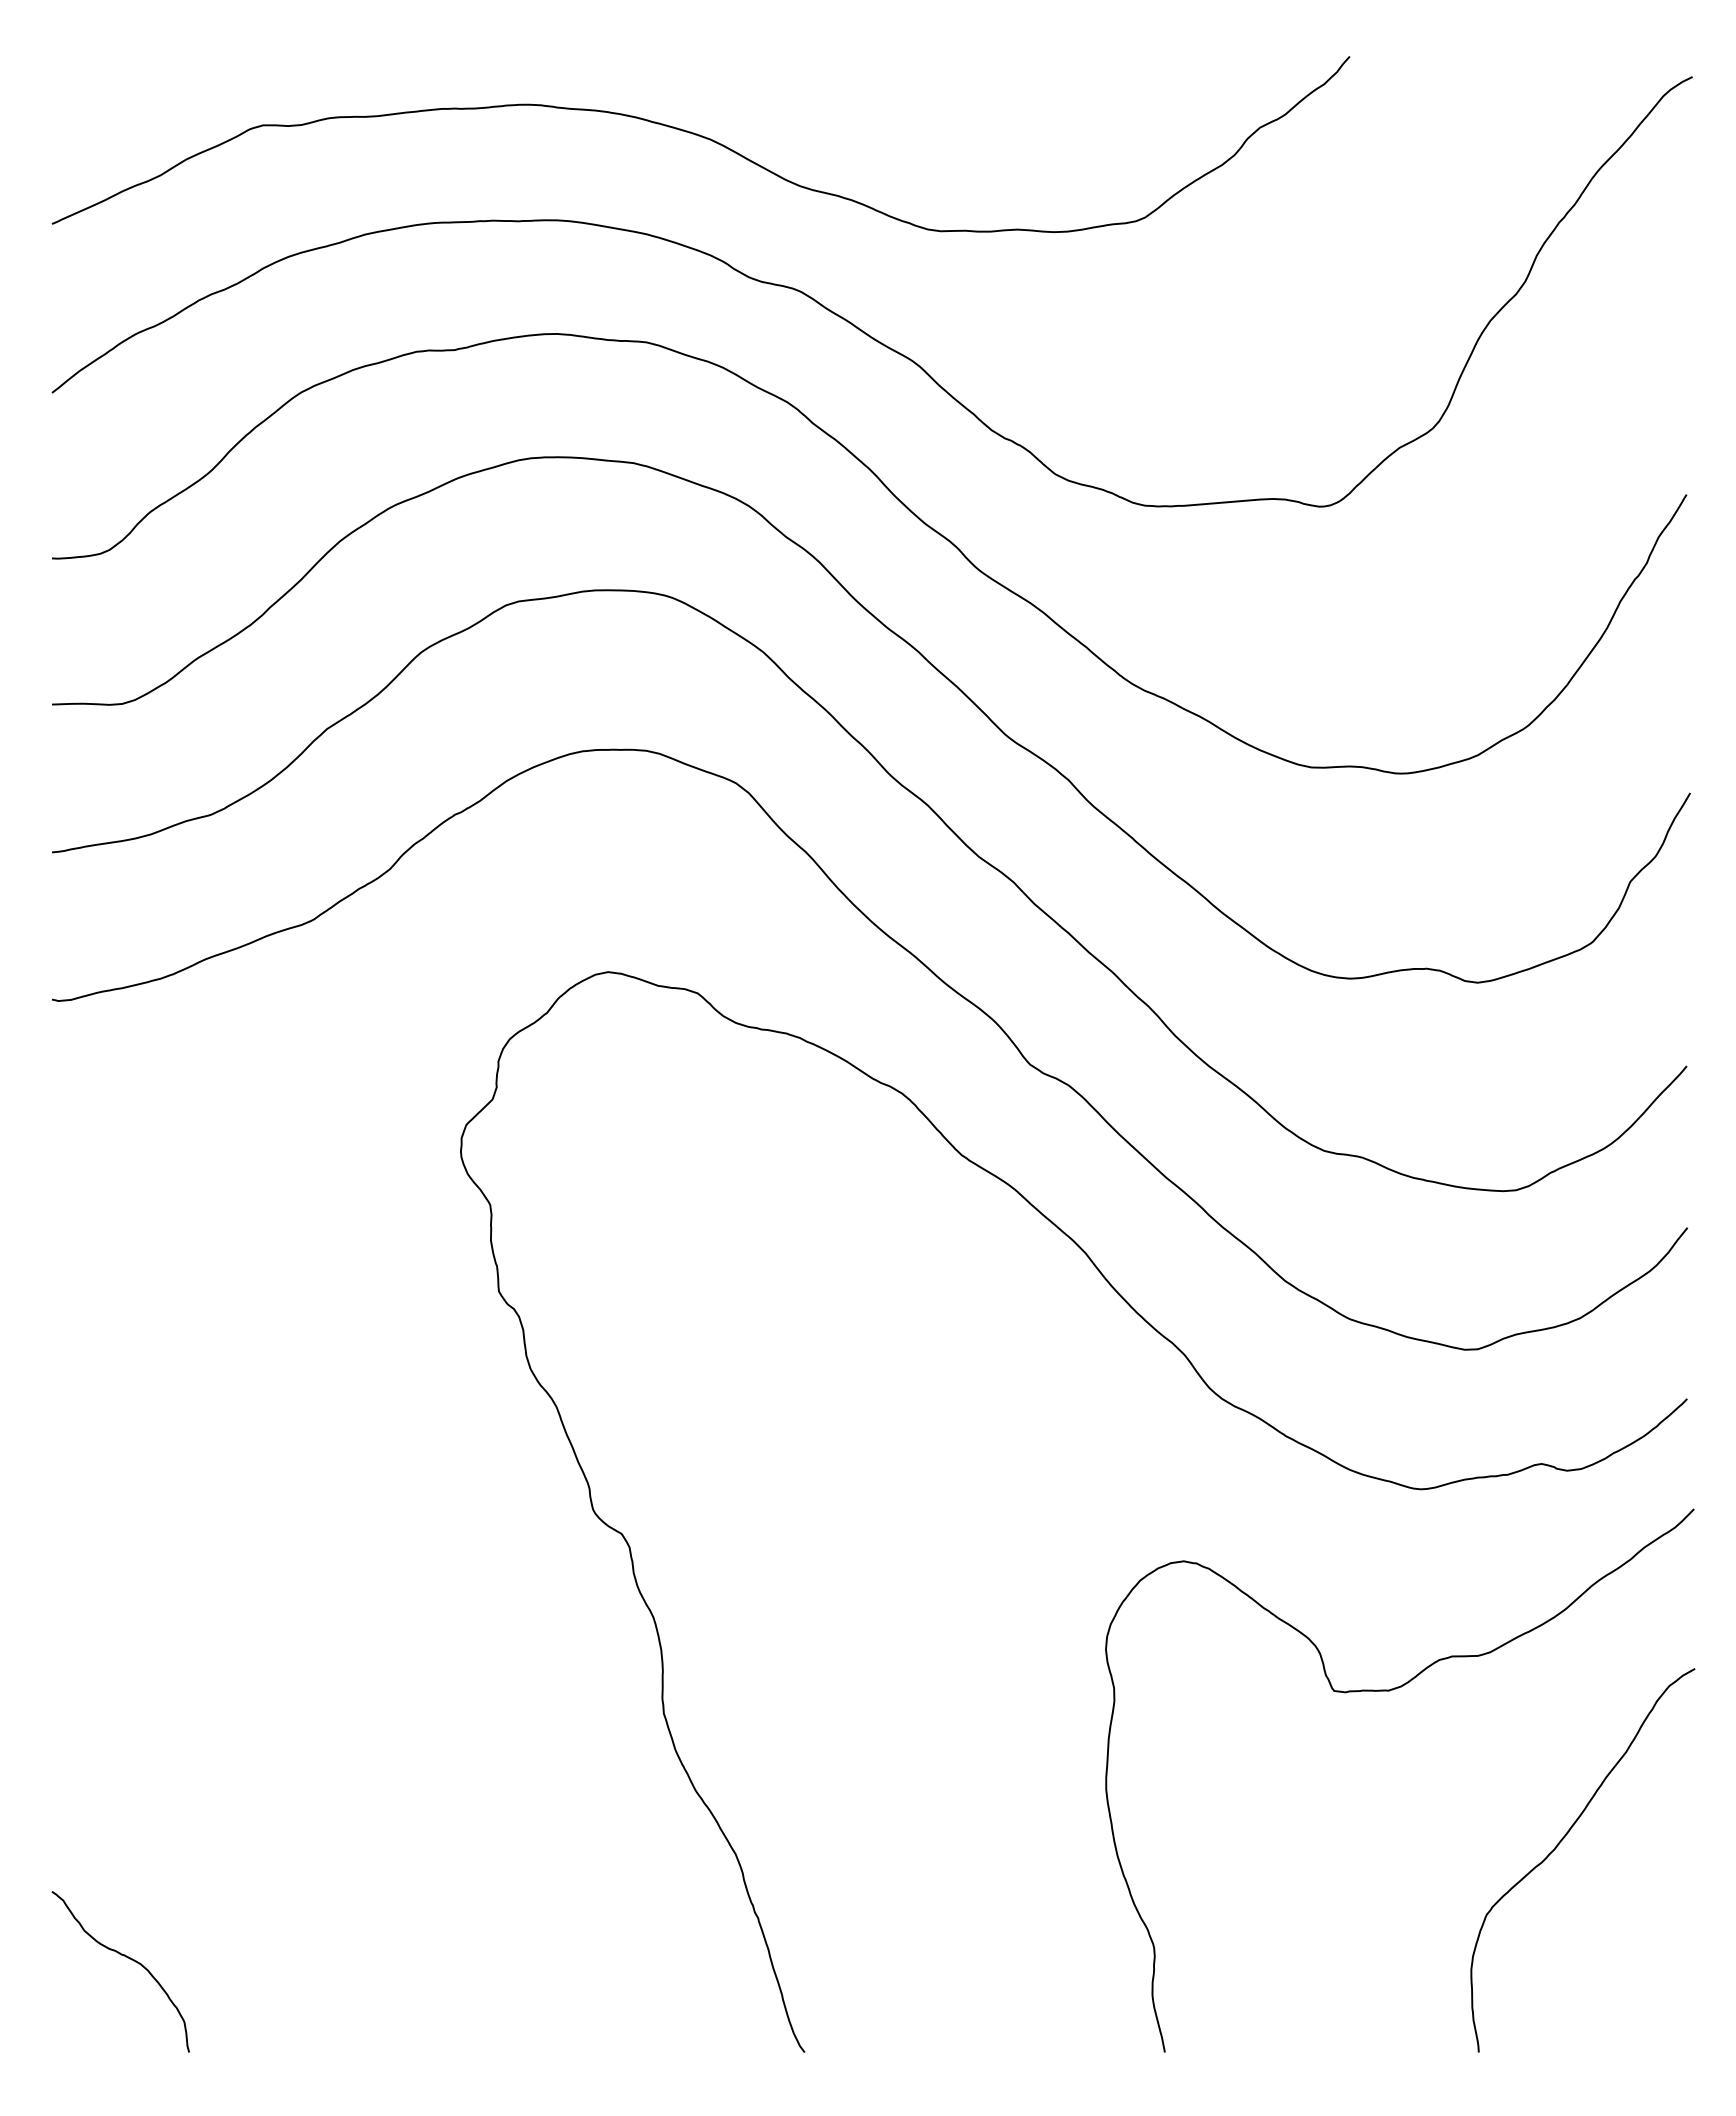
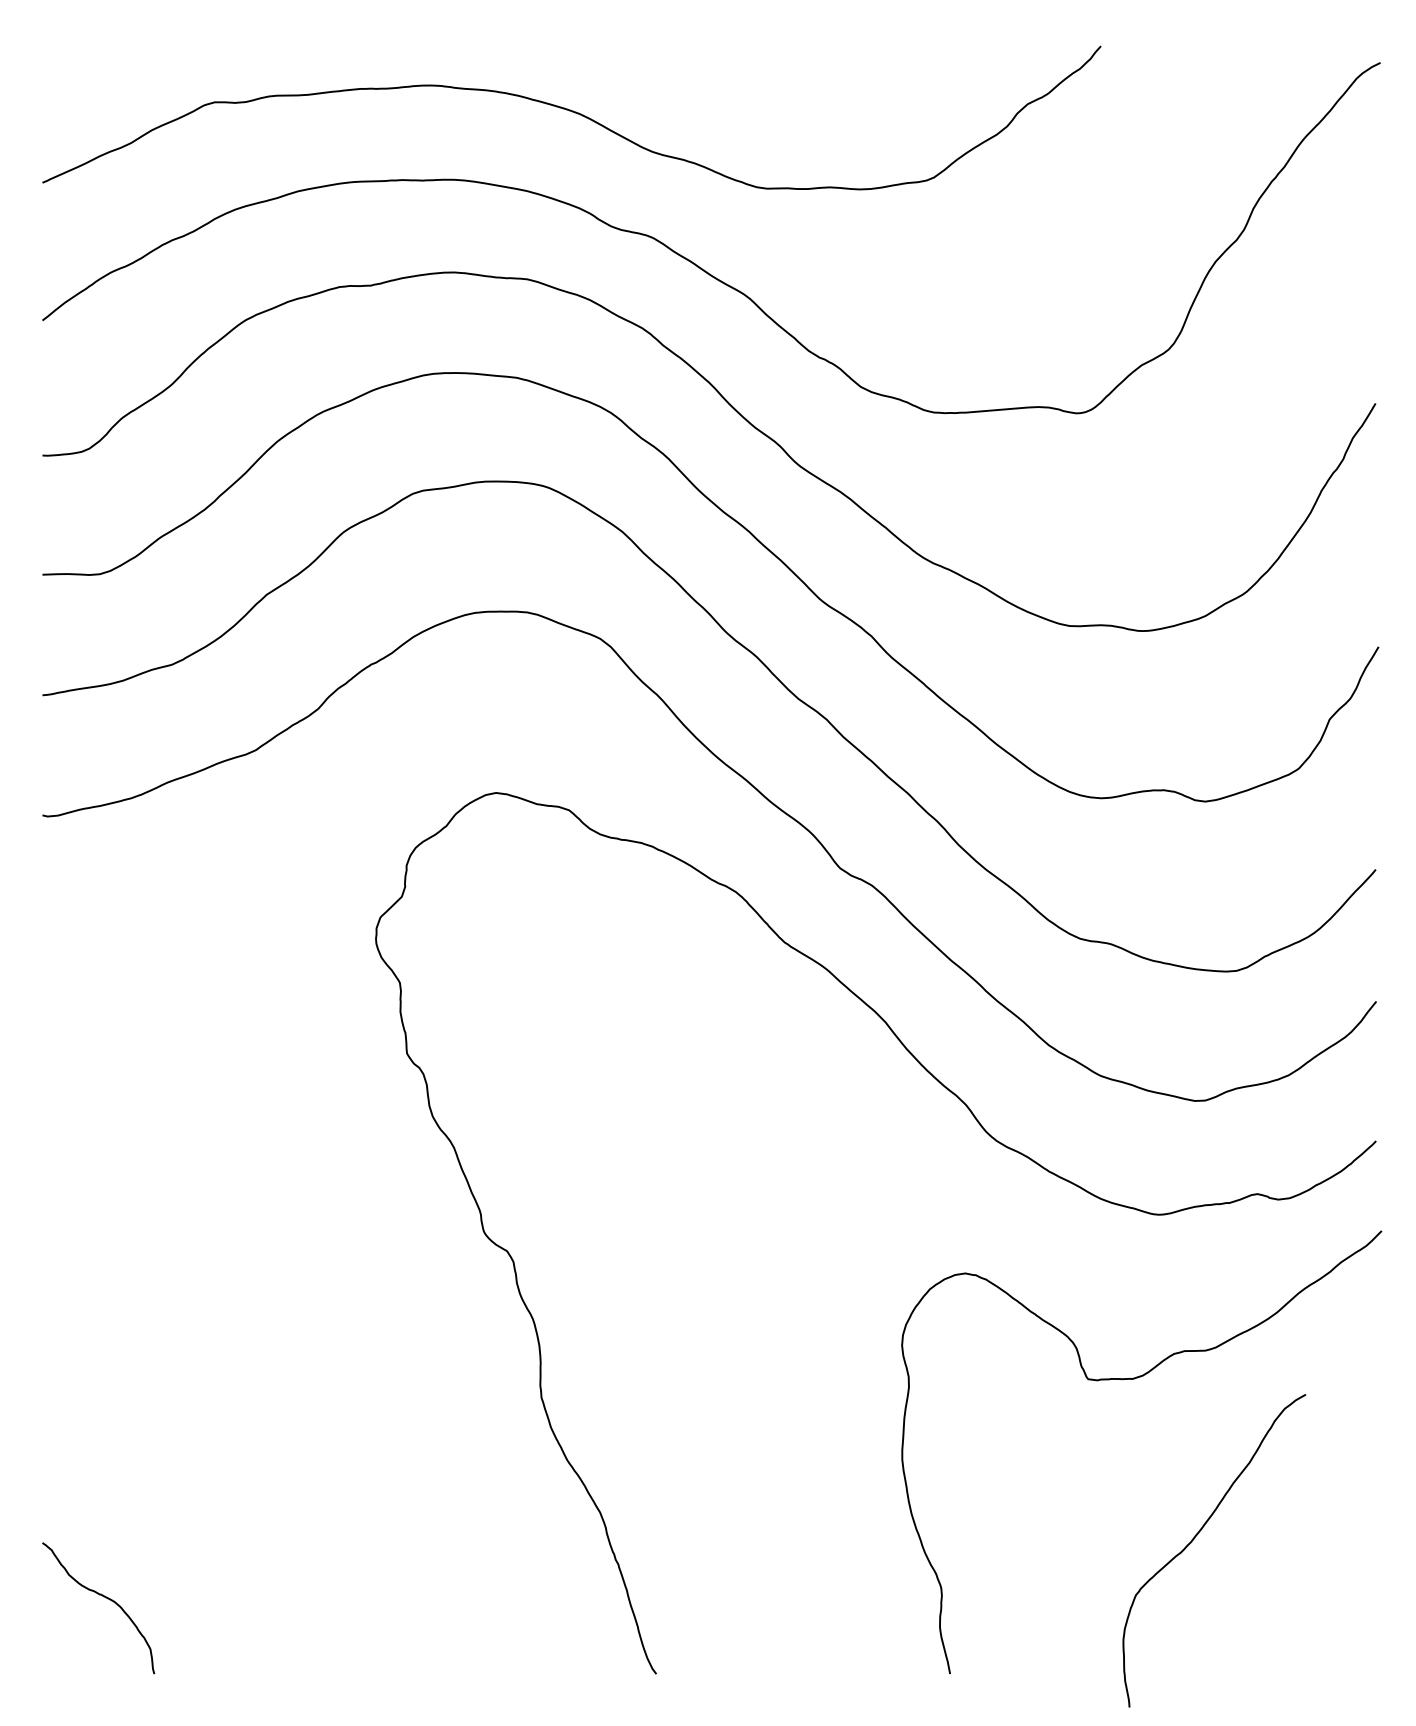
curve: (1560, 1843) -> (1196, 1537), moved

